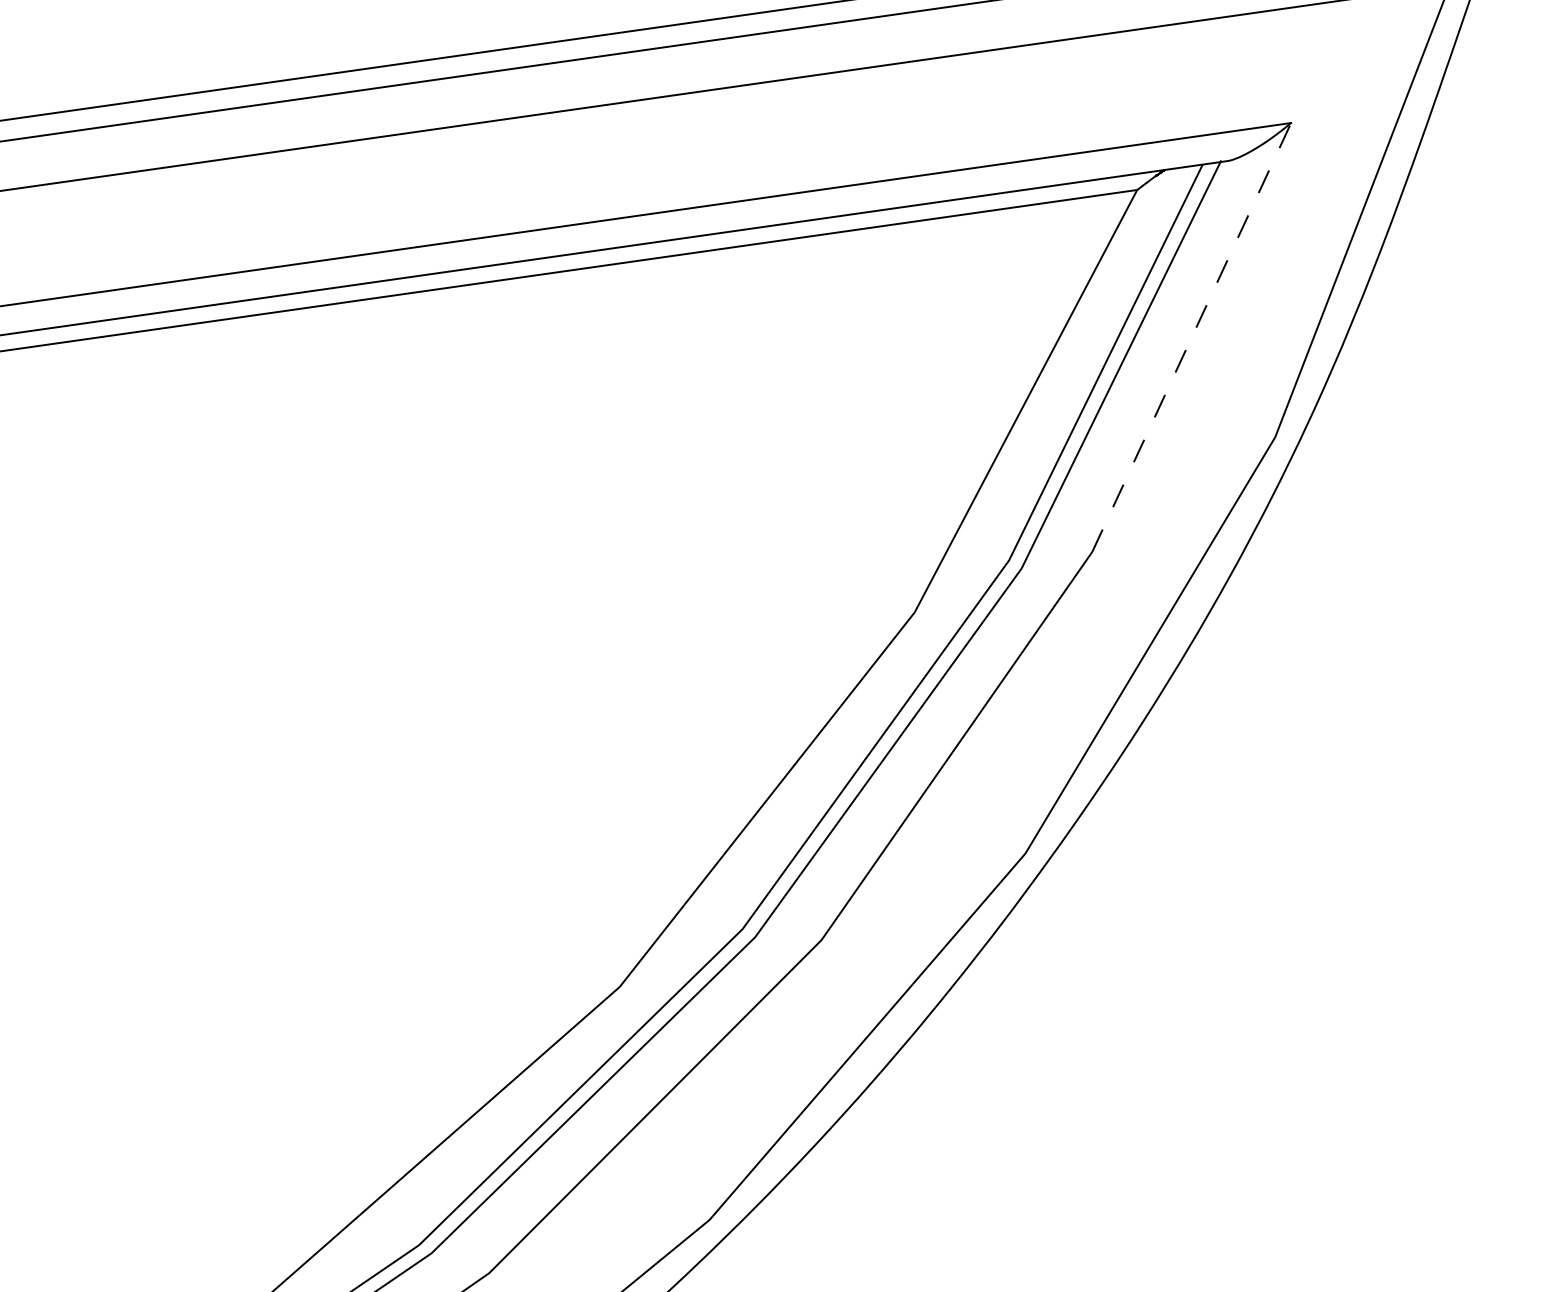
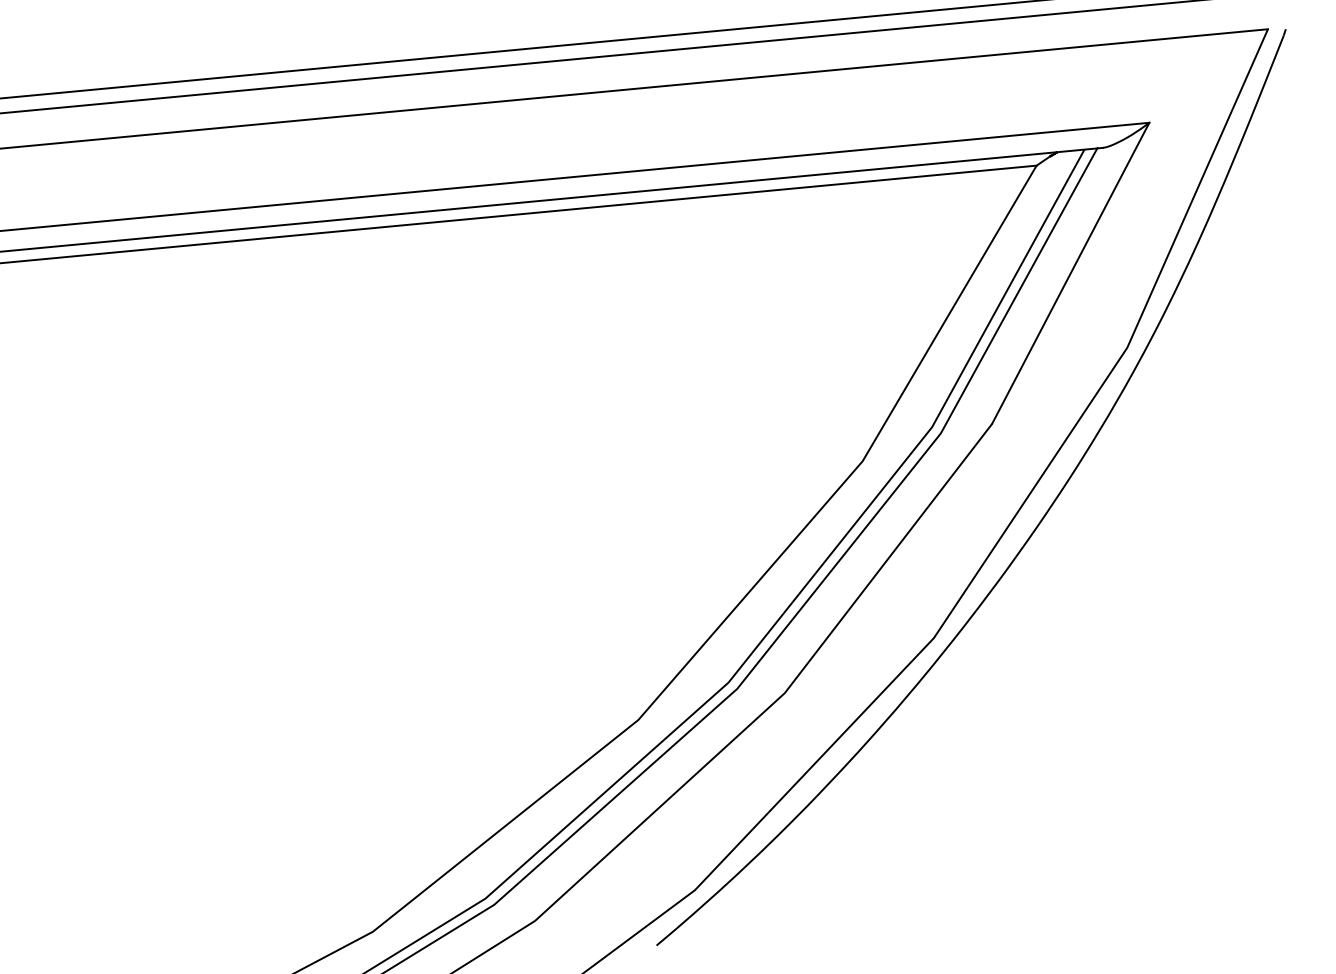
line: (1191, 337) -> (1070, 273), dashed -> solid

